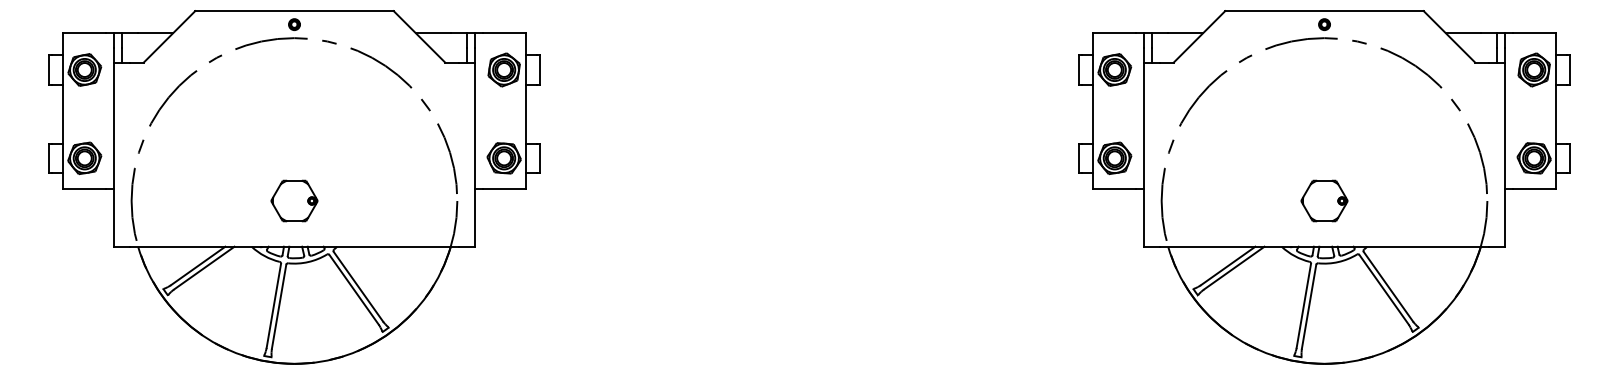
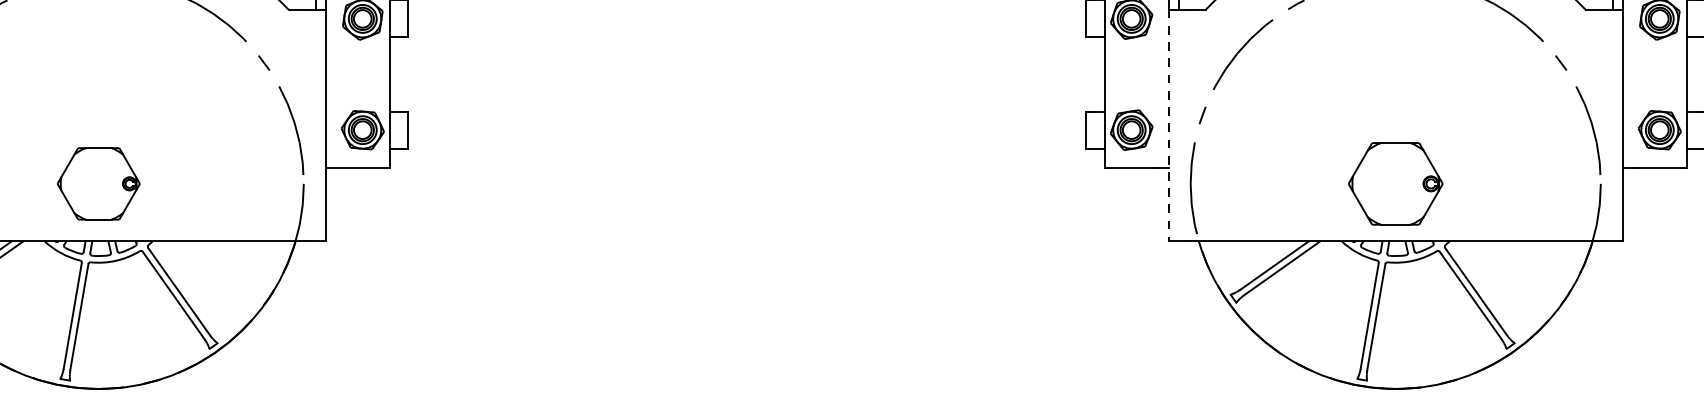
line: (1144, 155) -> (1169, 126), solid -> dashed
part: (294, 200) -> (98, 183), size x1.4
part: (1324, 200) -> (1395, 183), size x1.6

